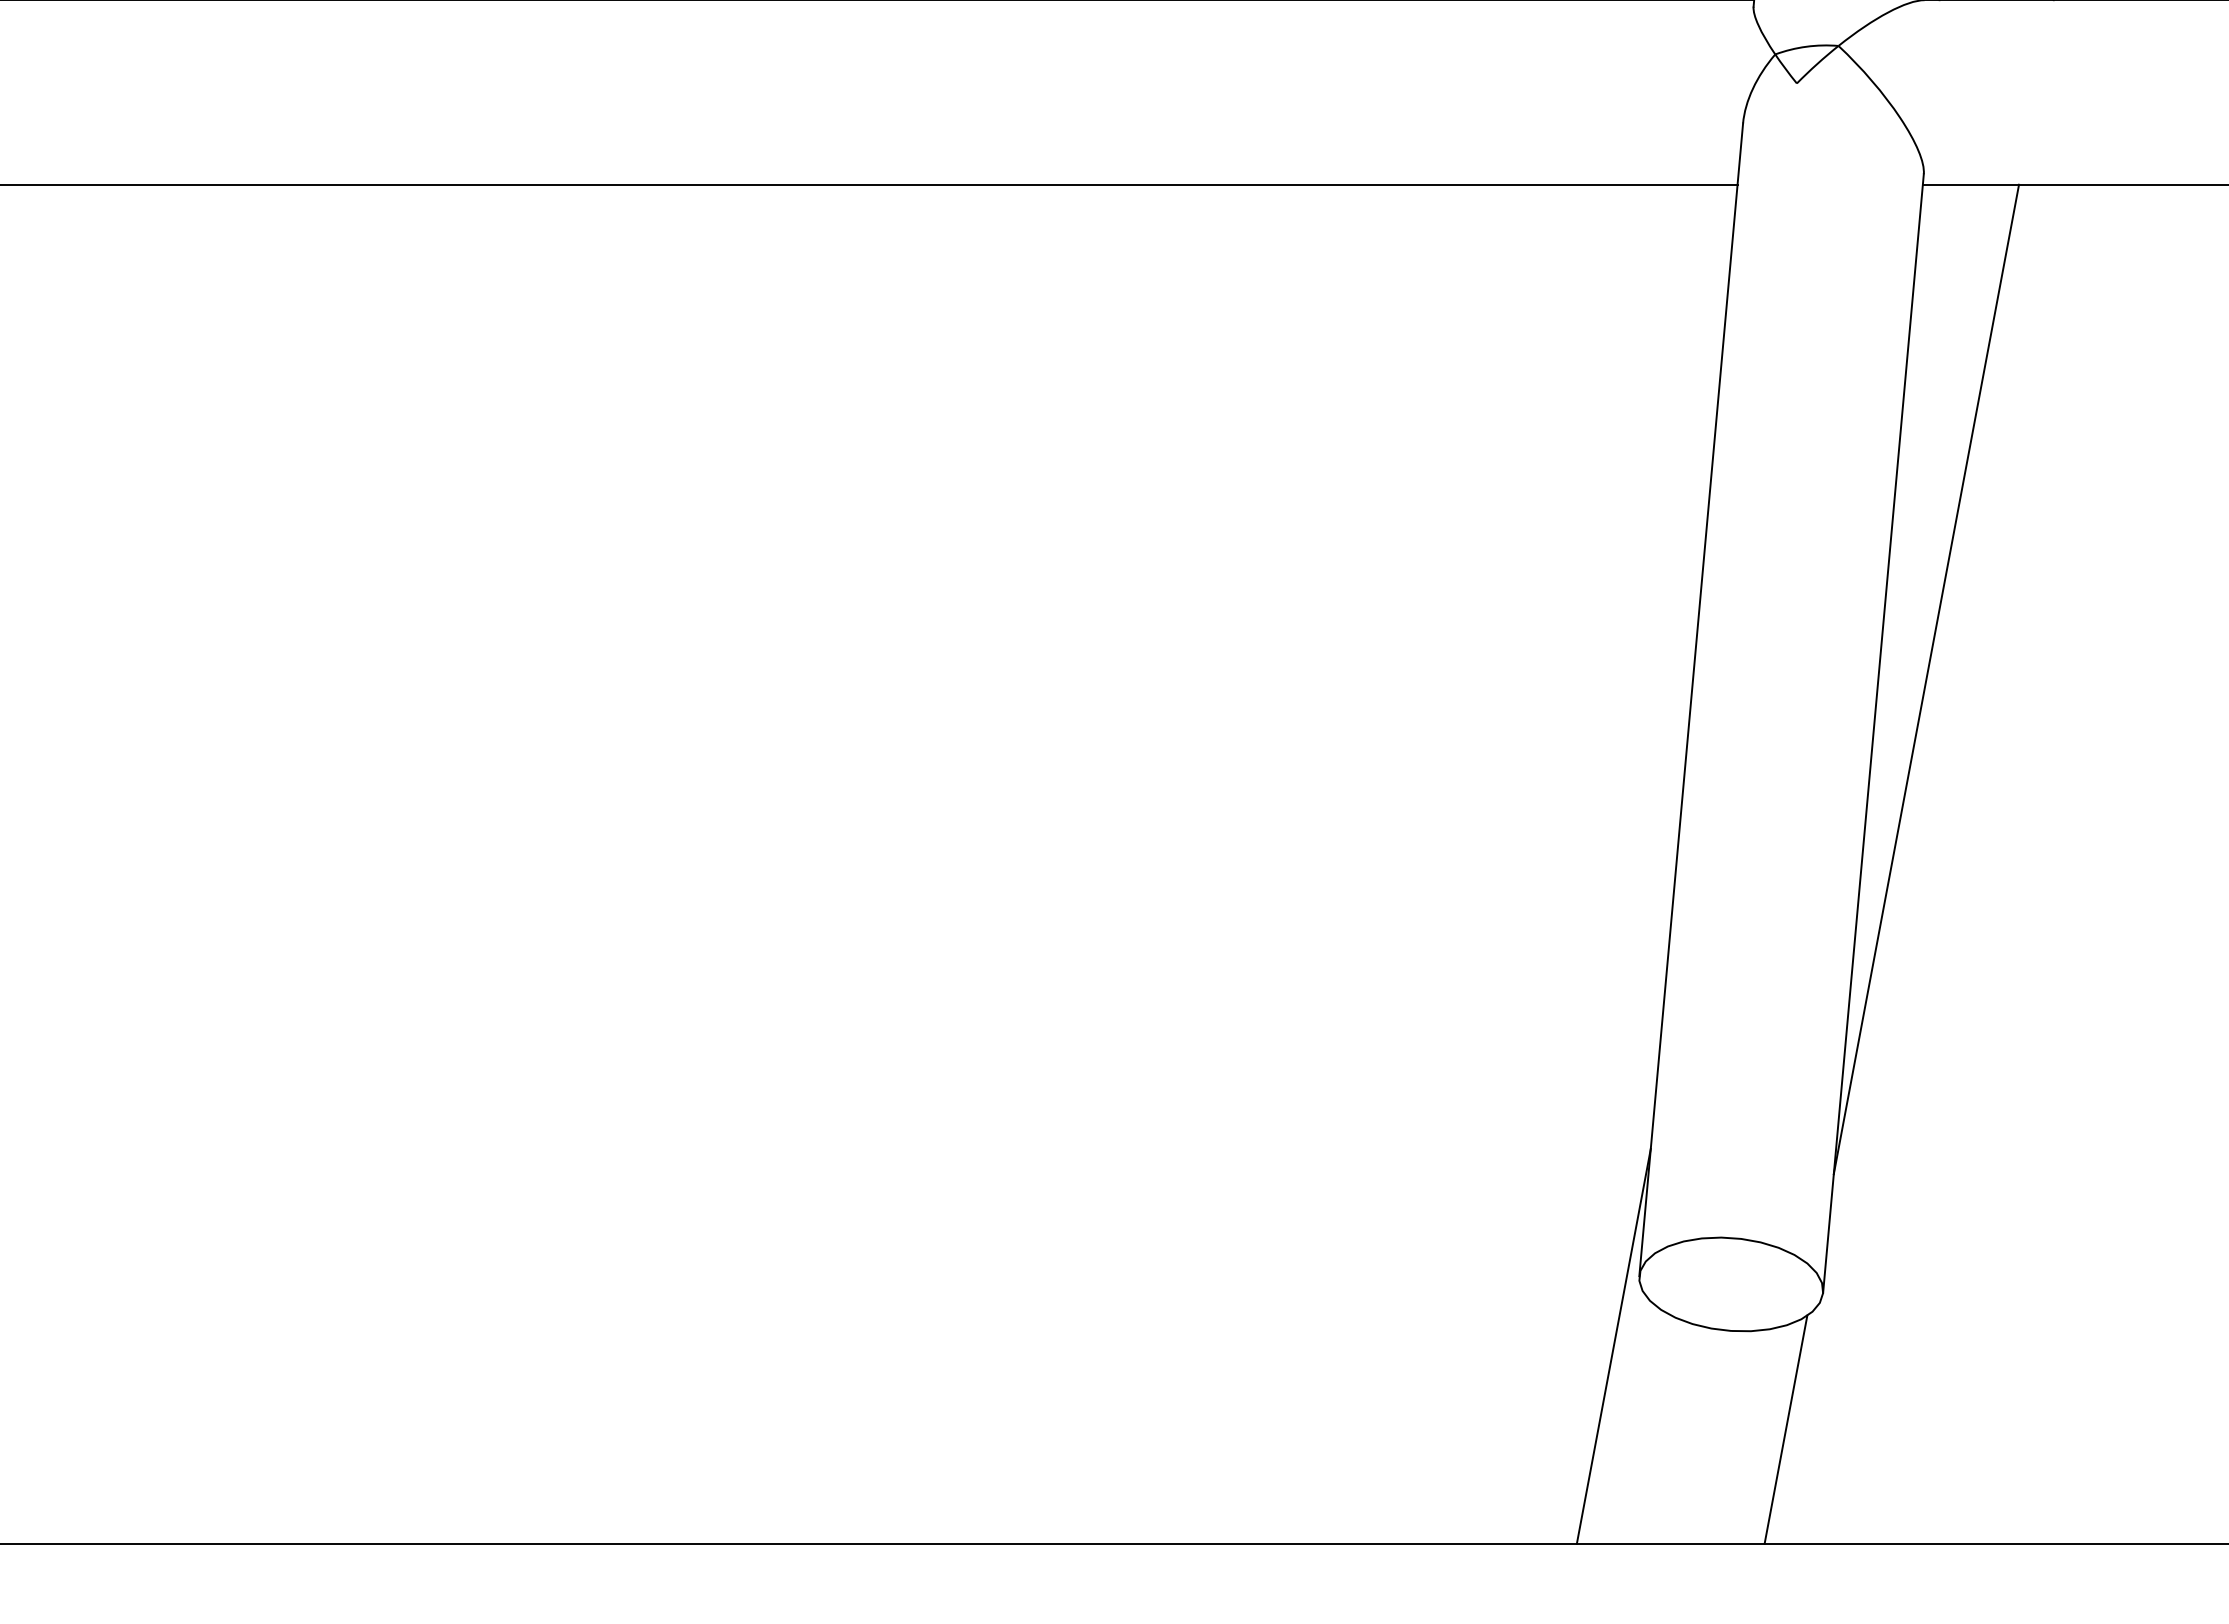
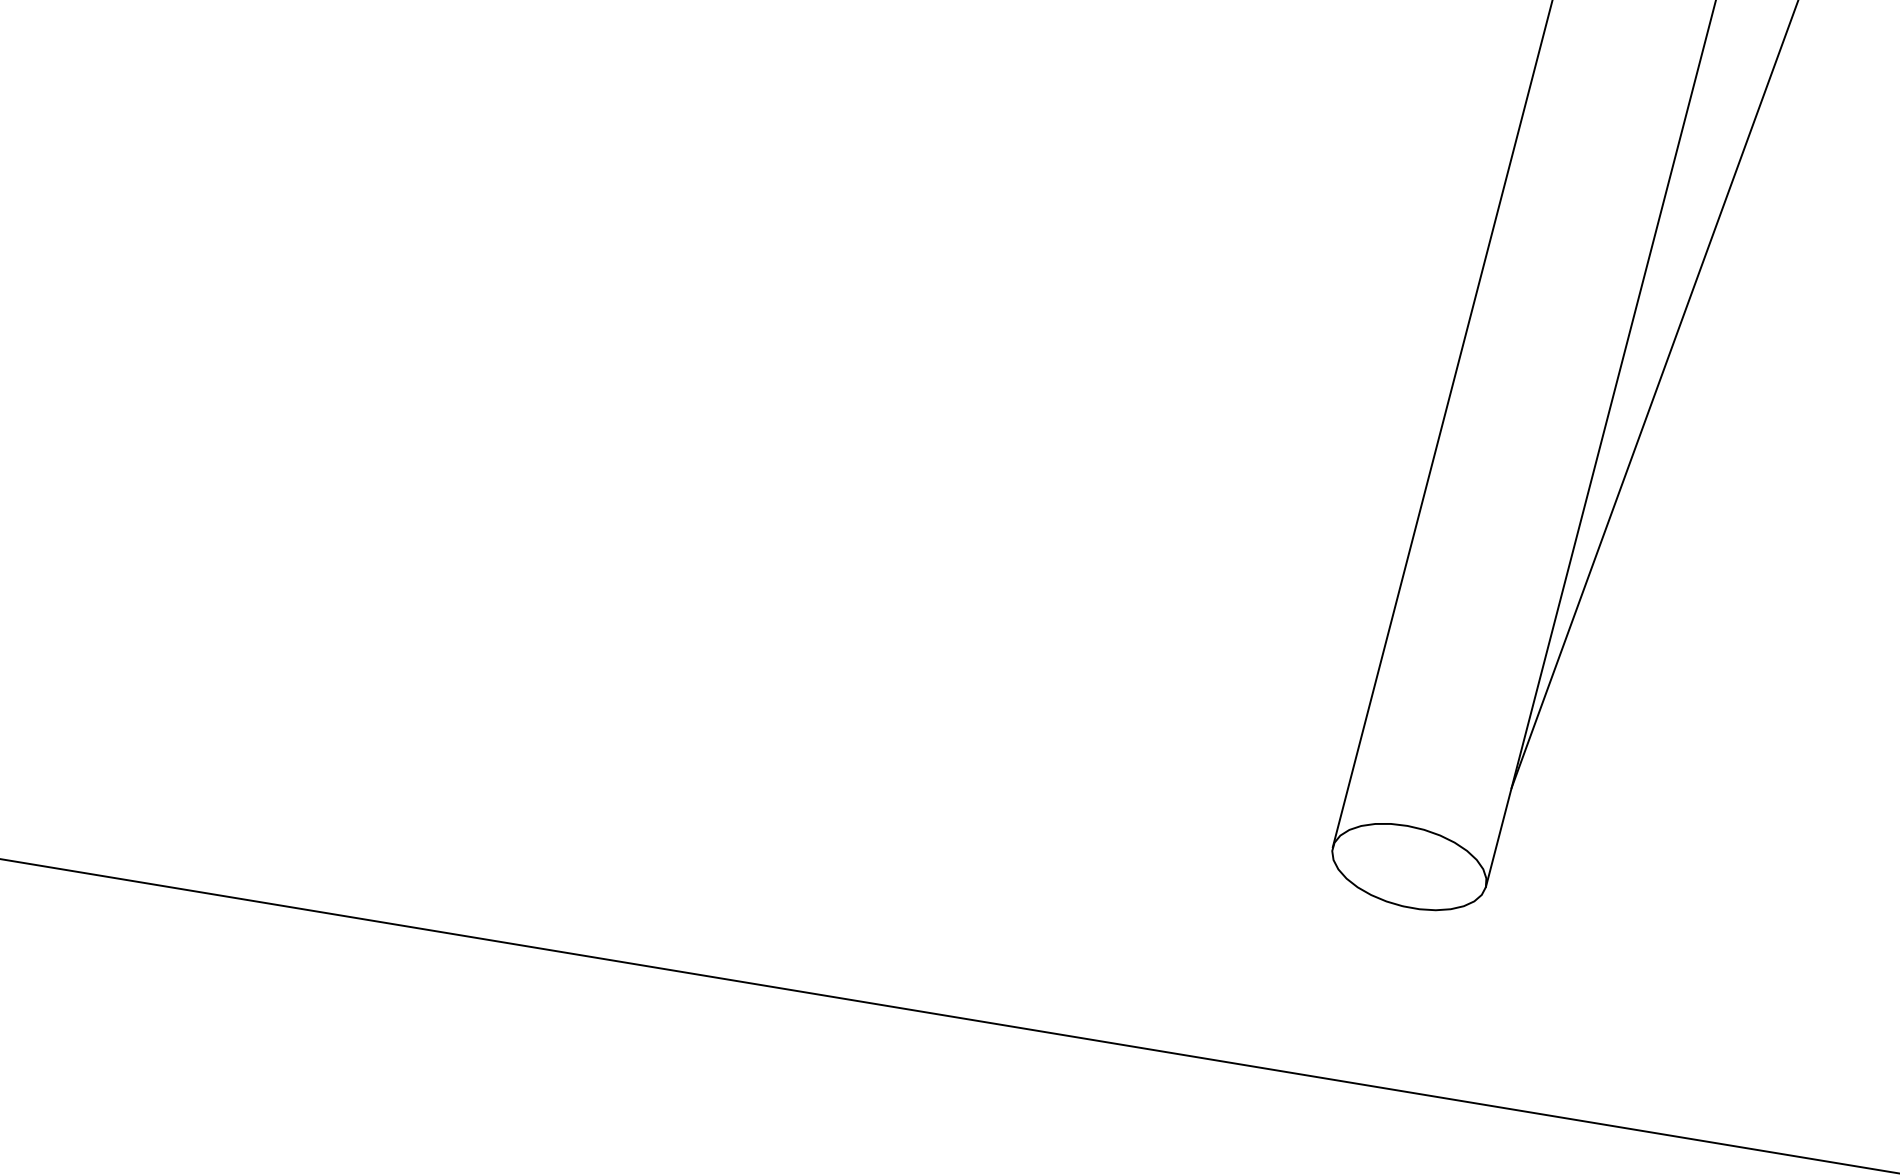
line: (1613, 1345) -> (1301, 902), removed
line: (1785, 1429) -> (1434, 997), removed

